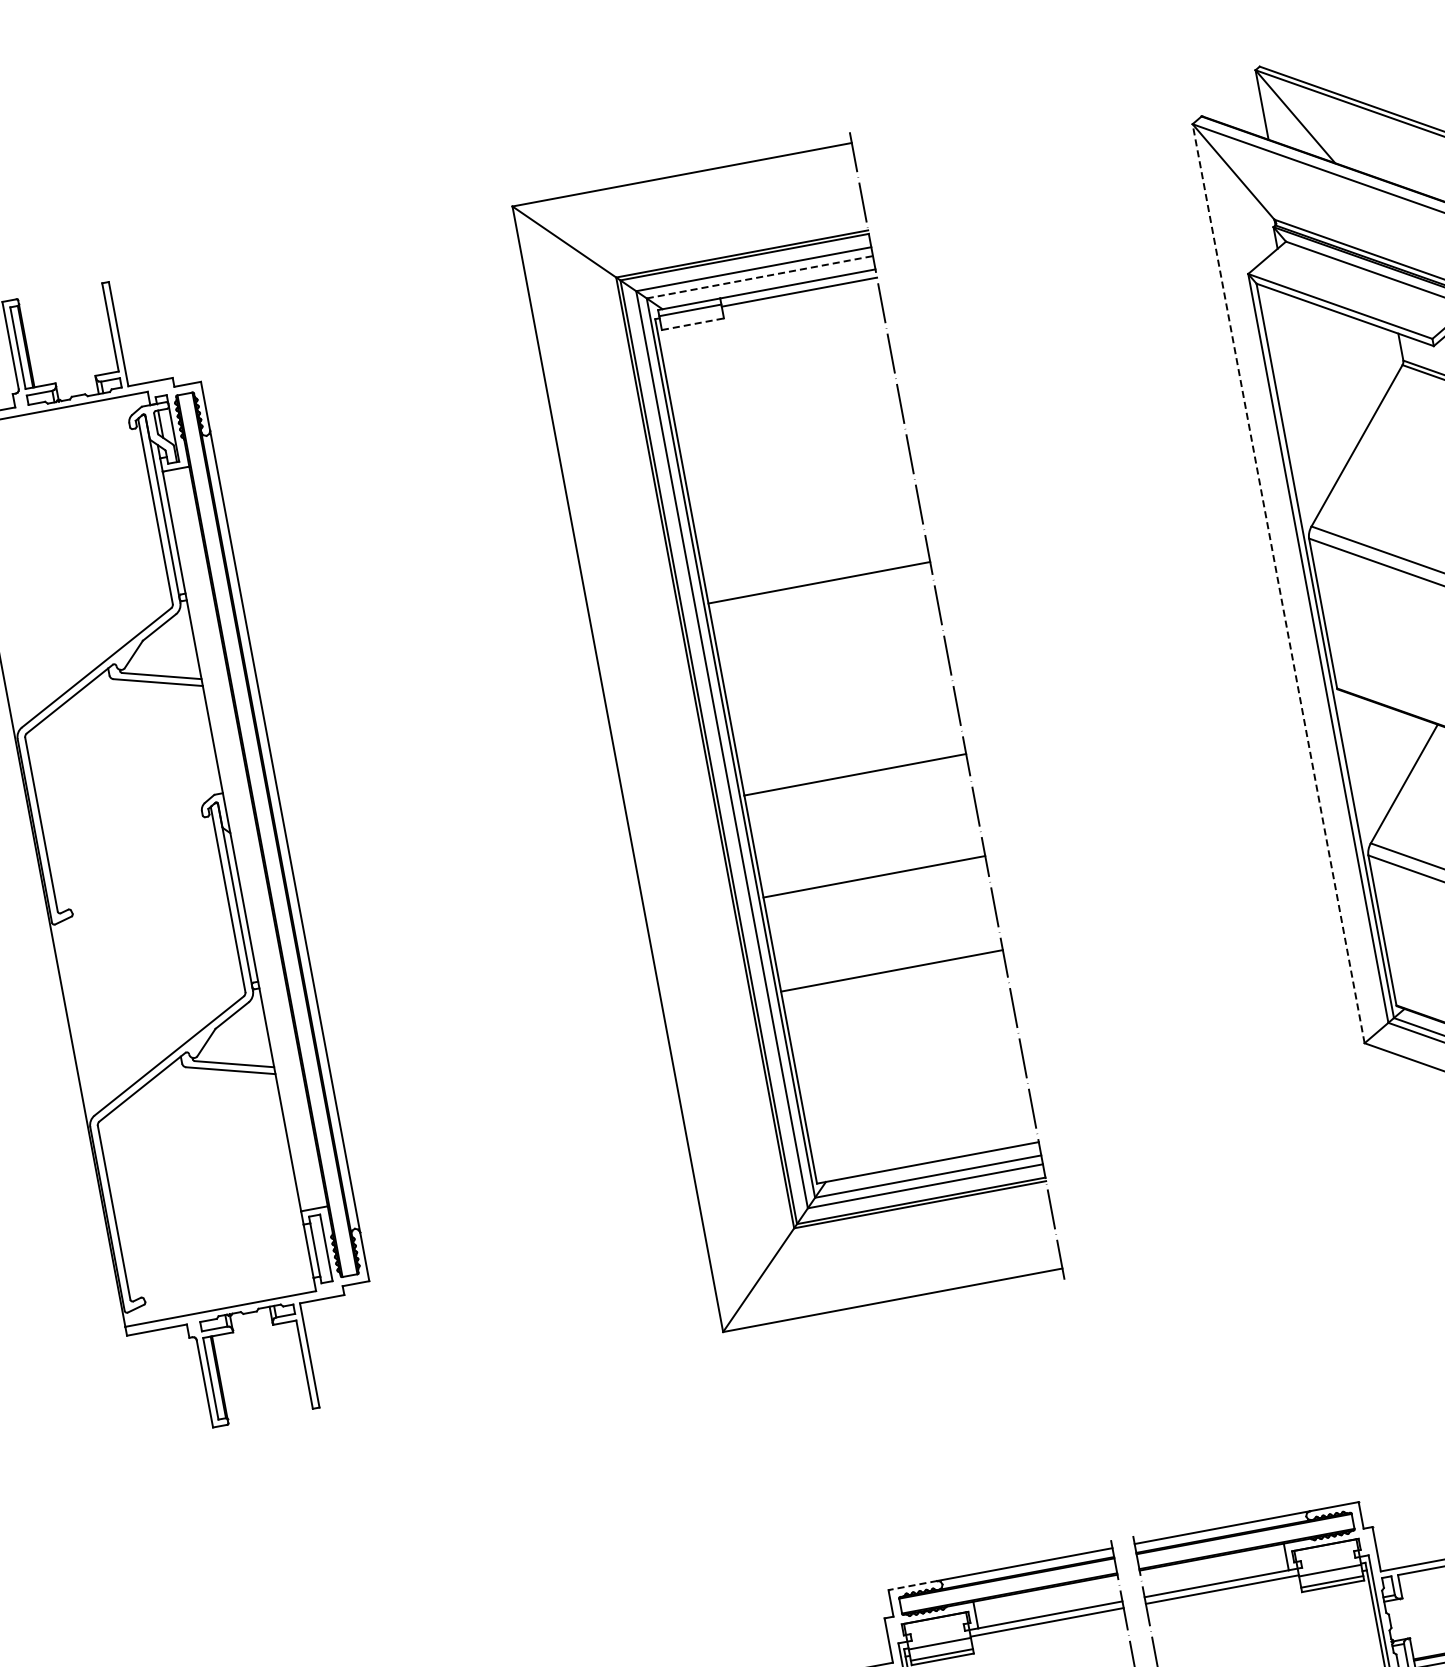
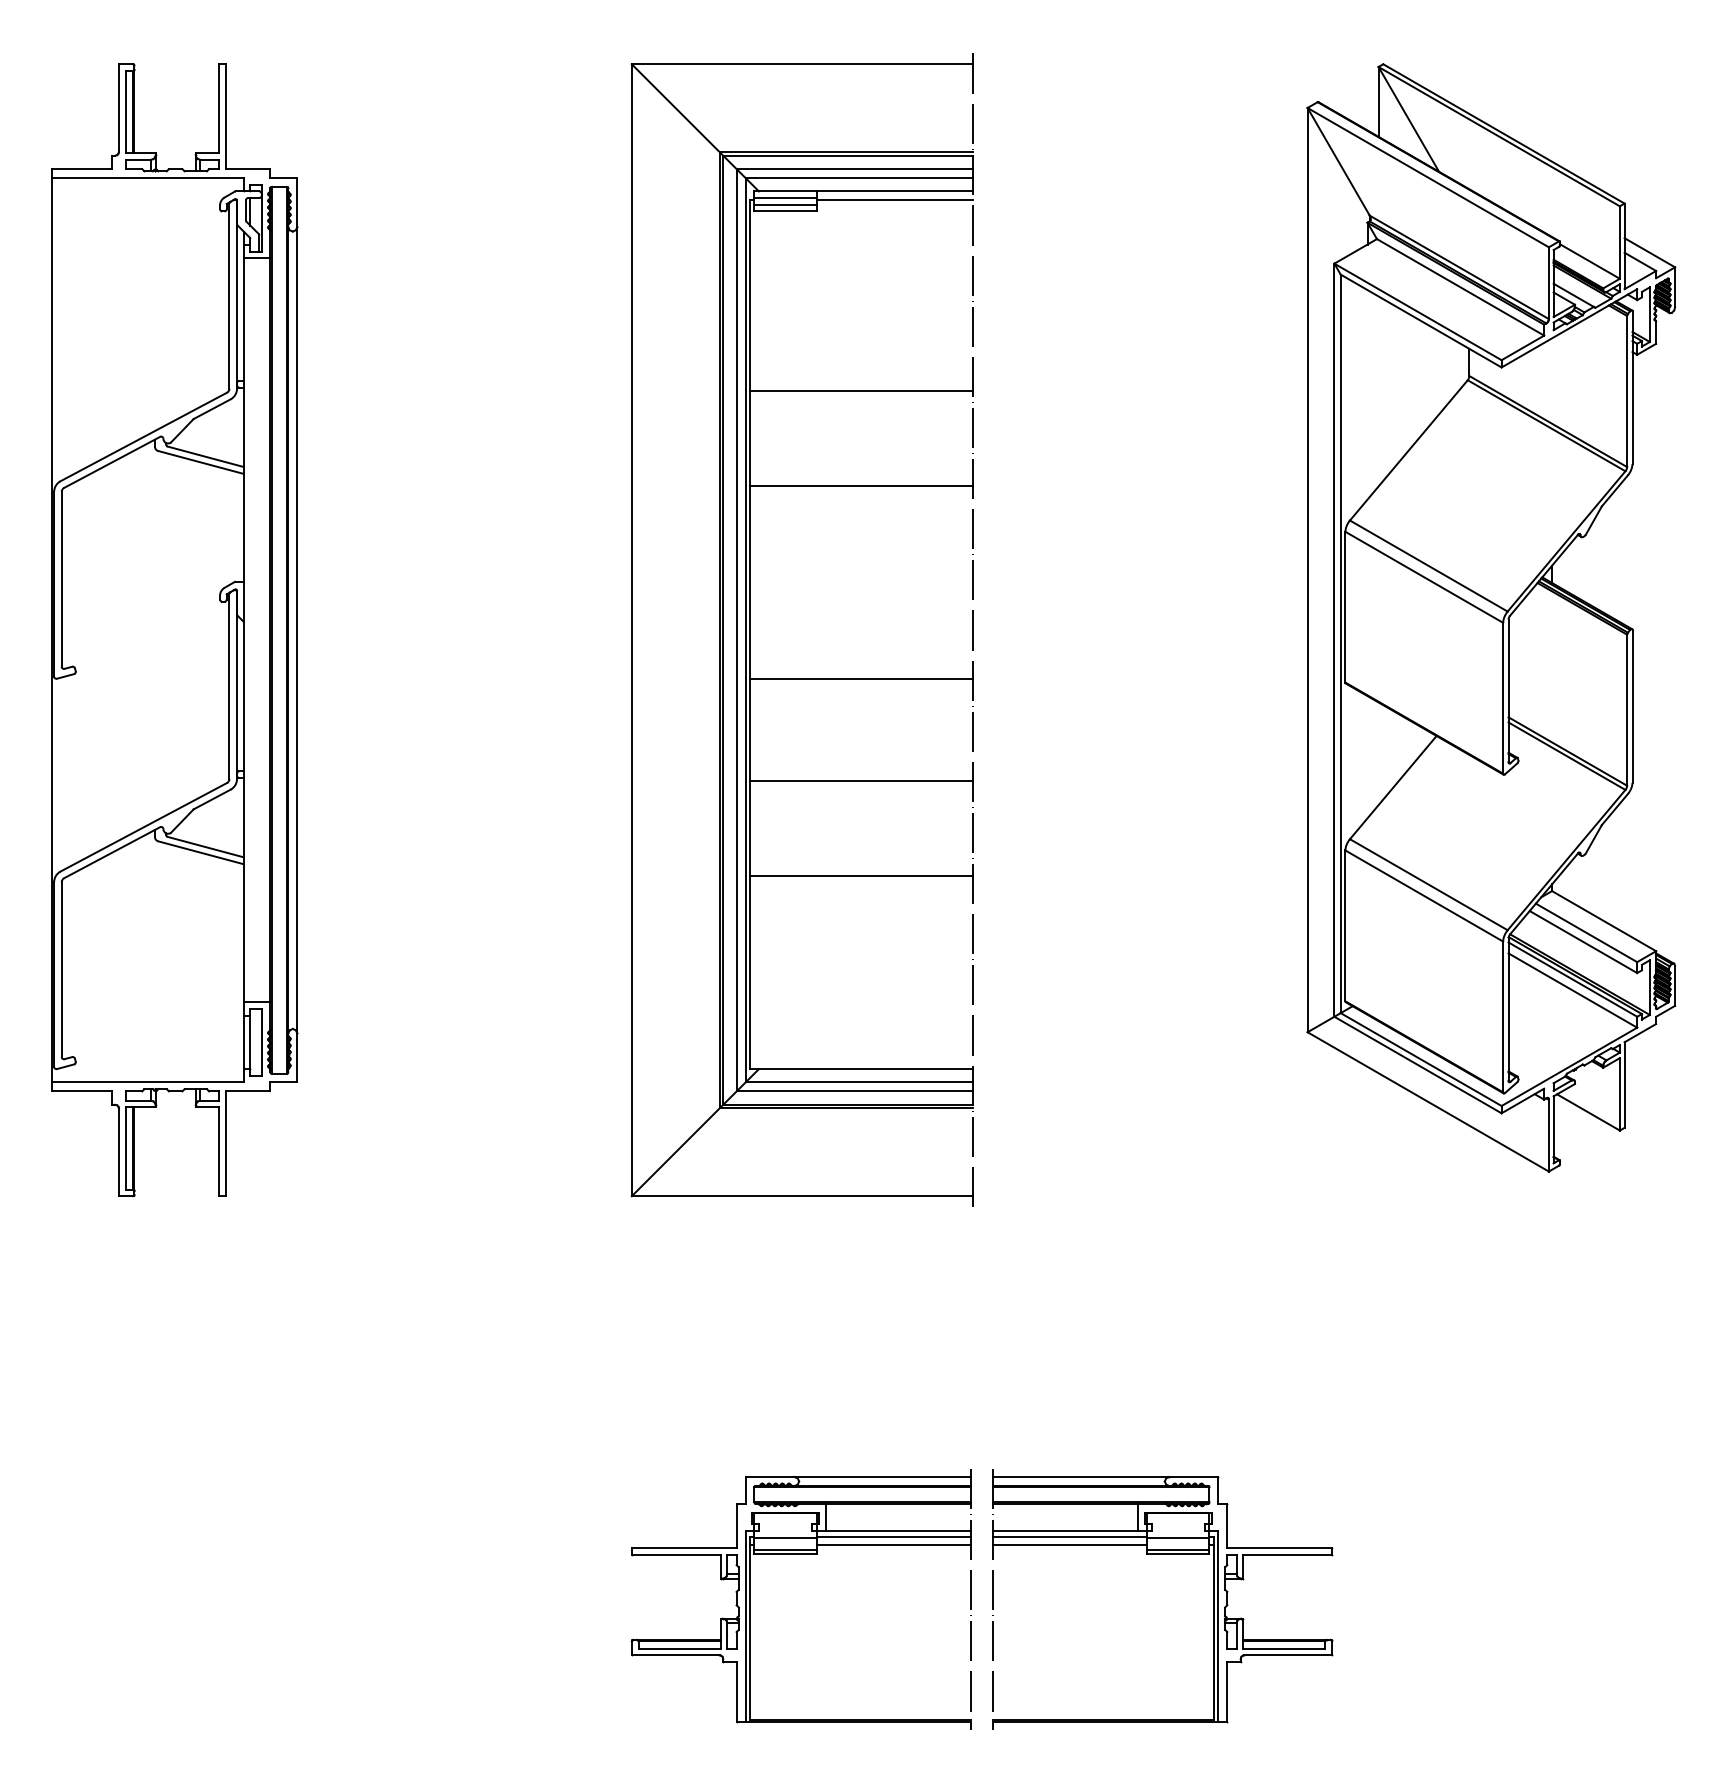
line: (760, 277) -> (859, 178), dashed -> solid
line: (691, 318) -> (785, 205), added
line: (693, 324) -> (786, 211), dashed -> solid
line: (801, 489) -> (861, 391), added
line: (1278, 583) -> (1307, 569), dashed -> solid
line: (913, 1585) -> (770, 1477), dashed -> solid
line: (1224, 1596) -> (1070, 1544), added
line: (1048, 1629) -> (893, 1544), added

